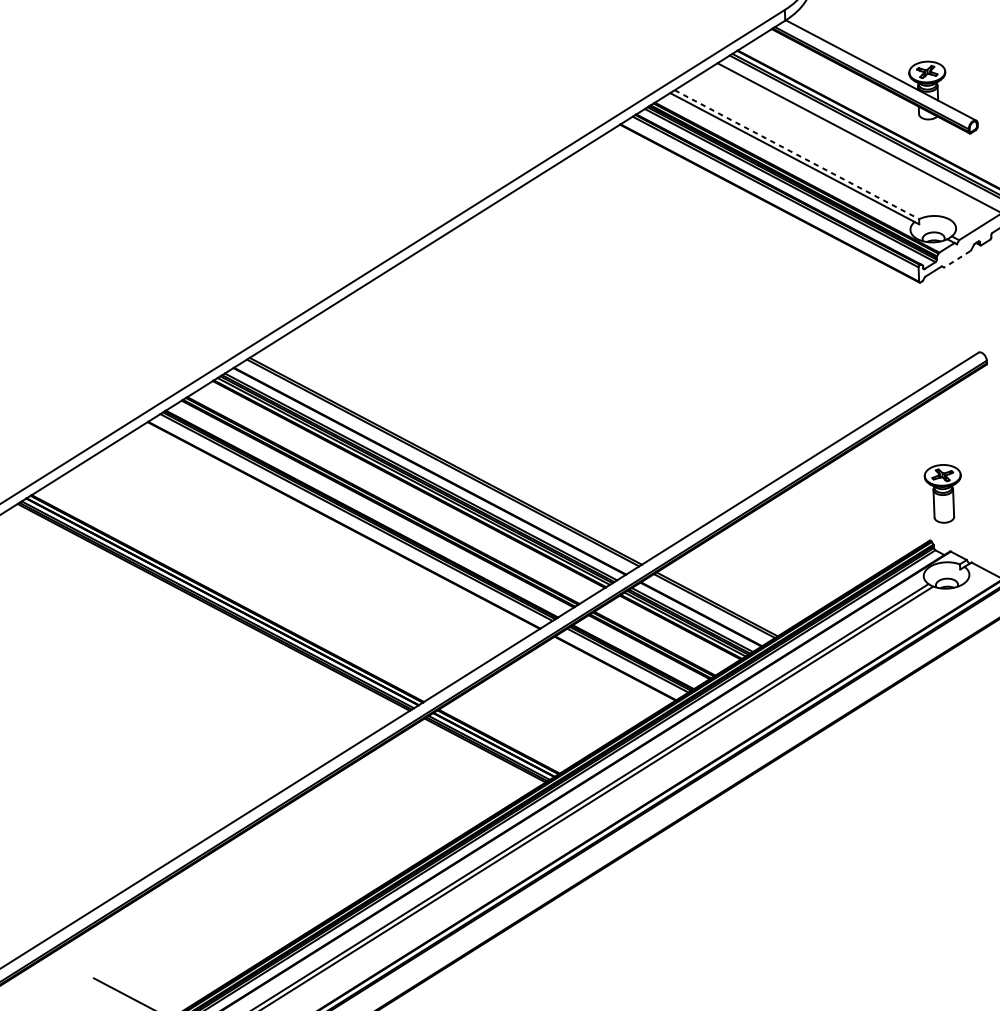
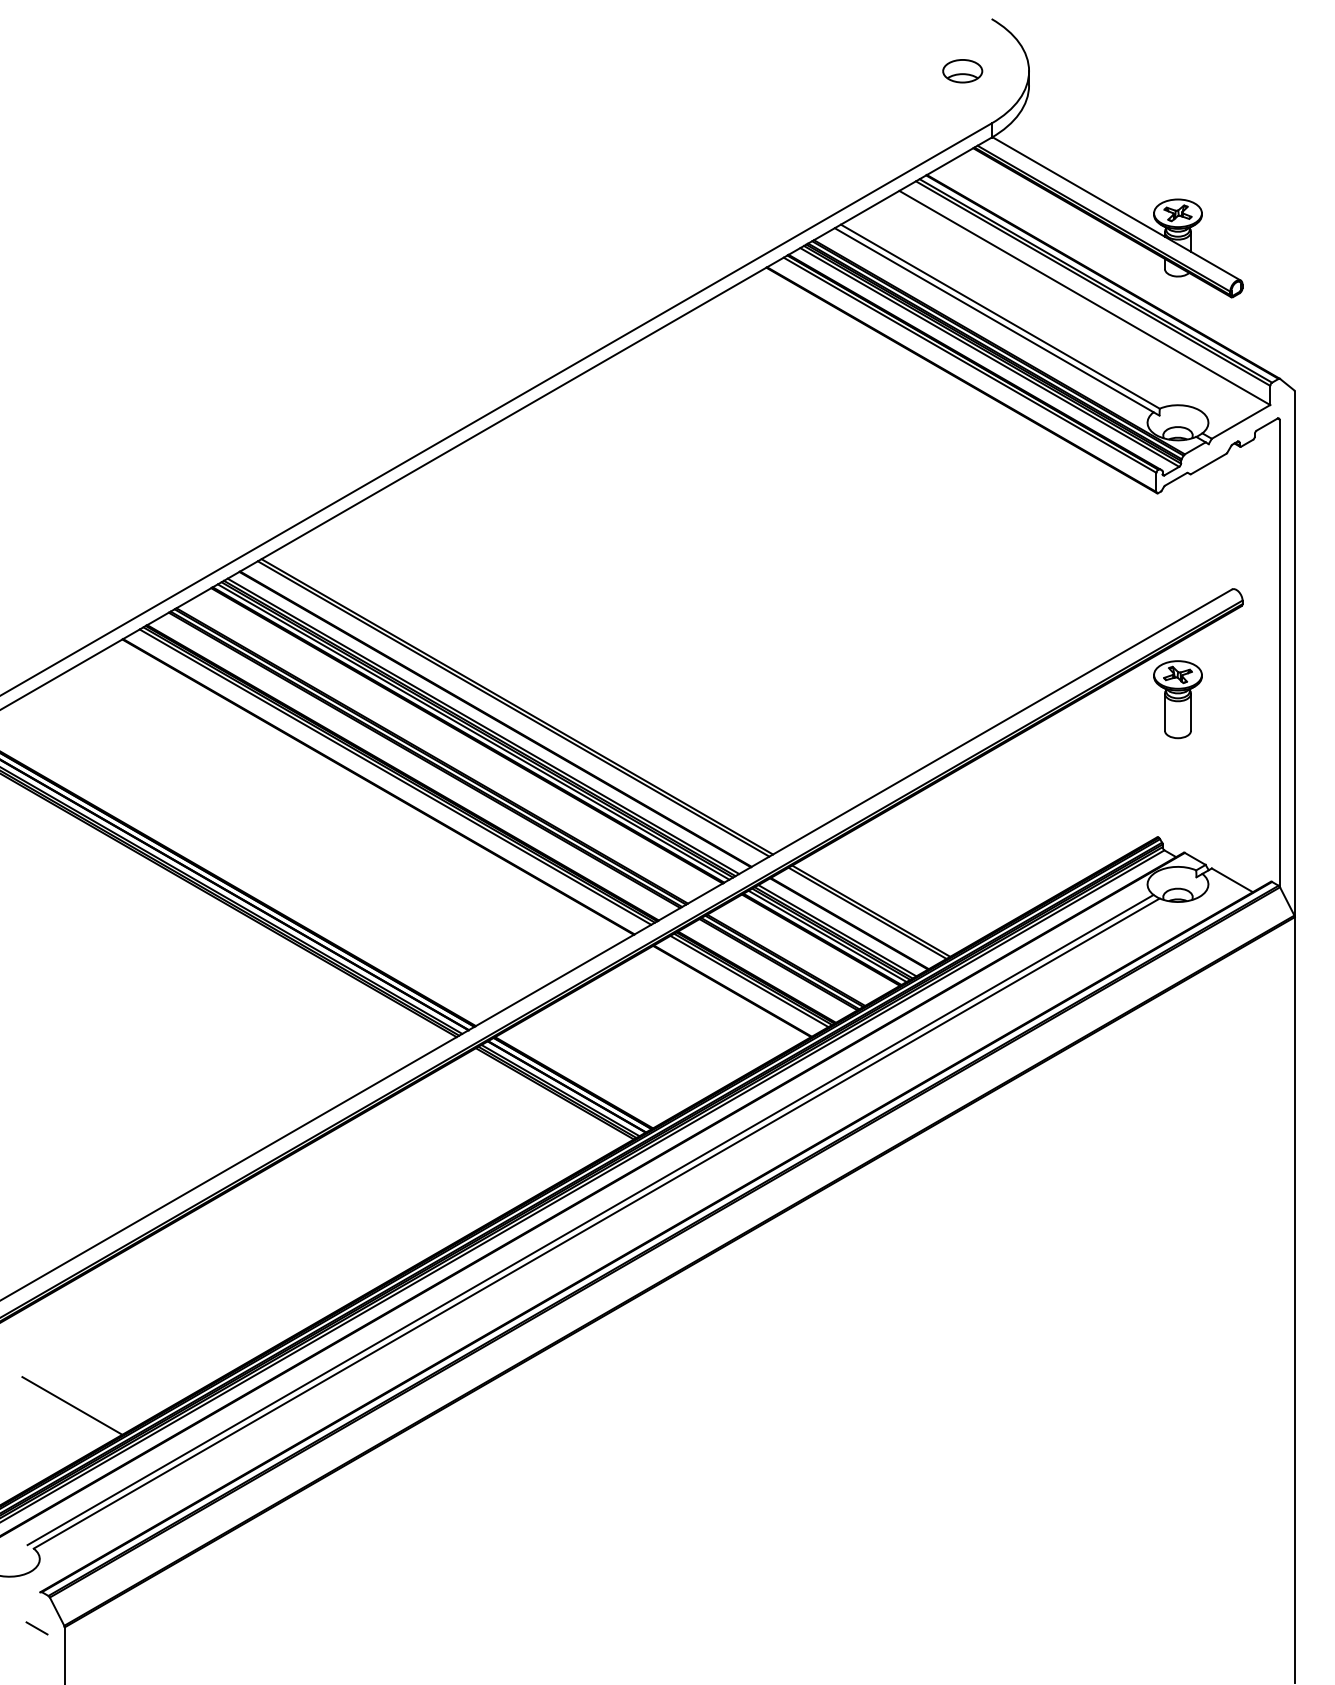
line: (797, 154) -> (1000, 316), dashed -> solid
line: (957, 259) -> (1208, 464), dashed -> solid
part: (943, 493) -> (1177, 699), moved

